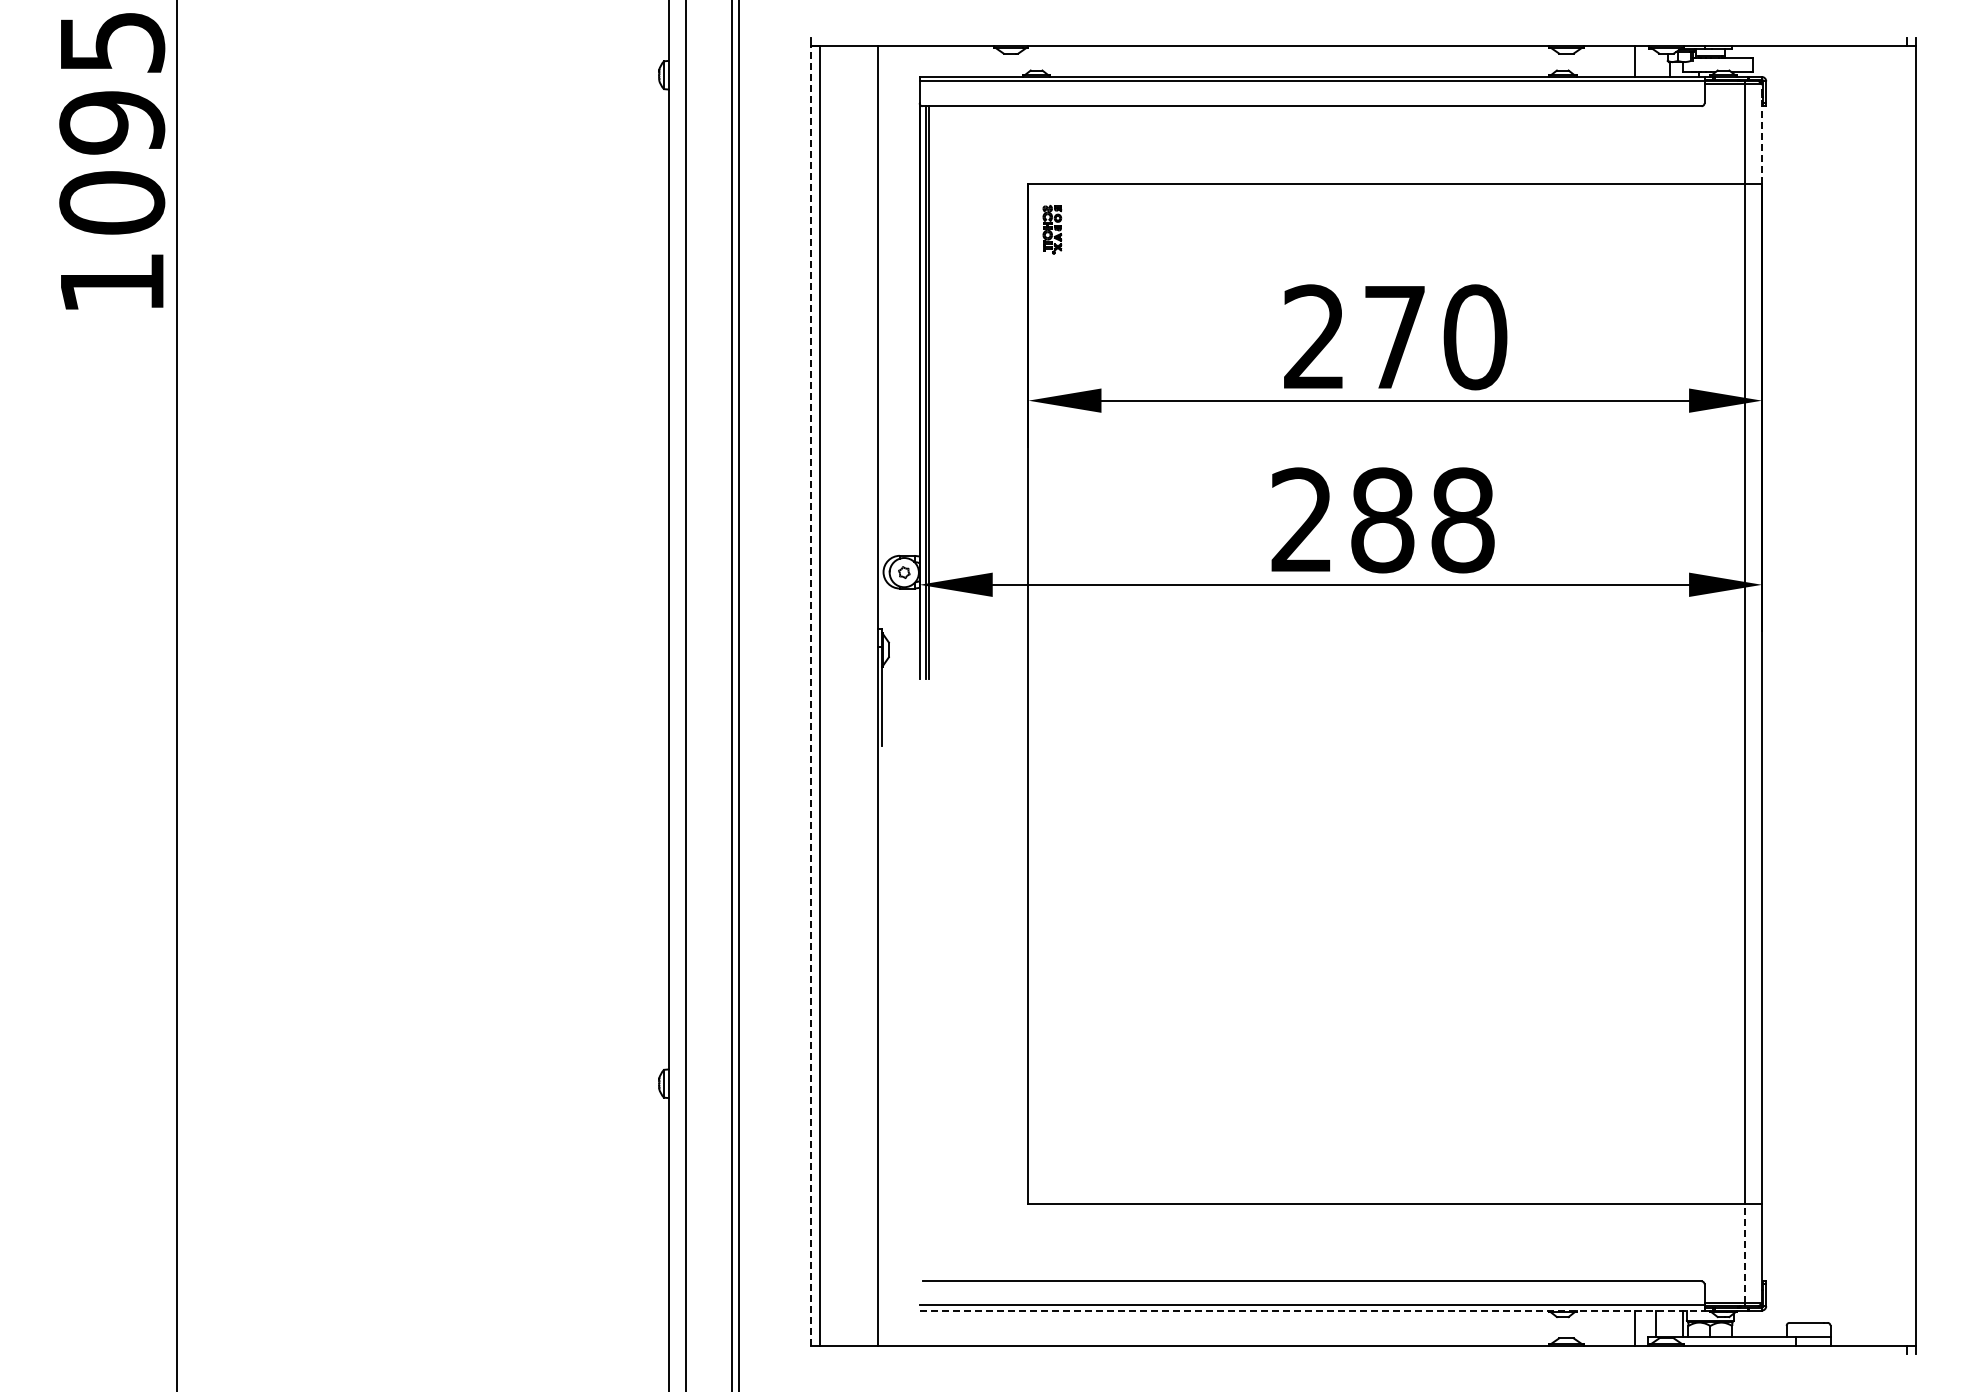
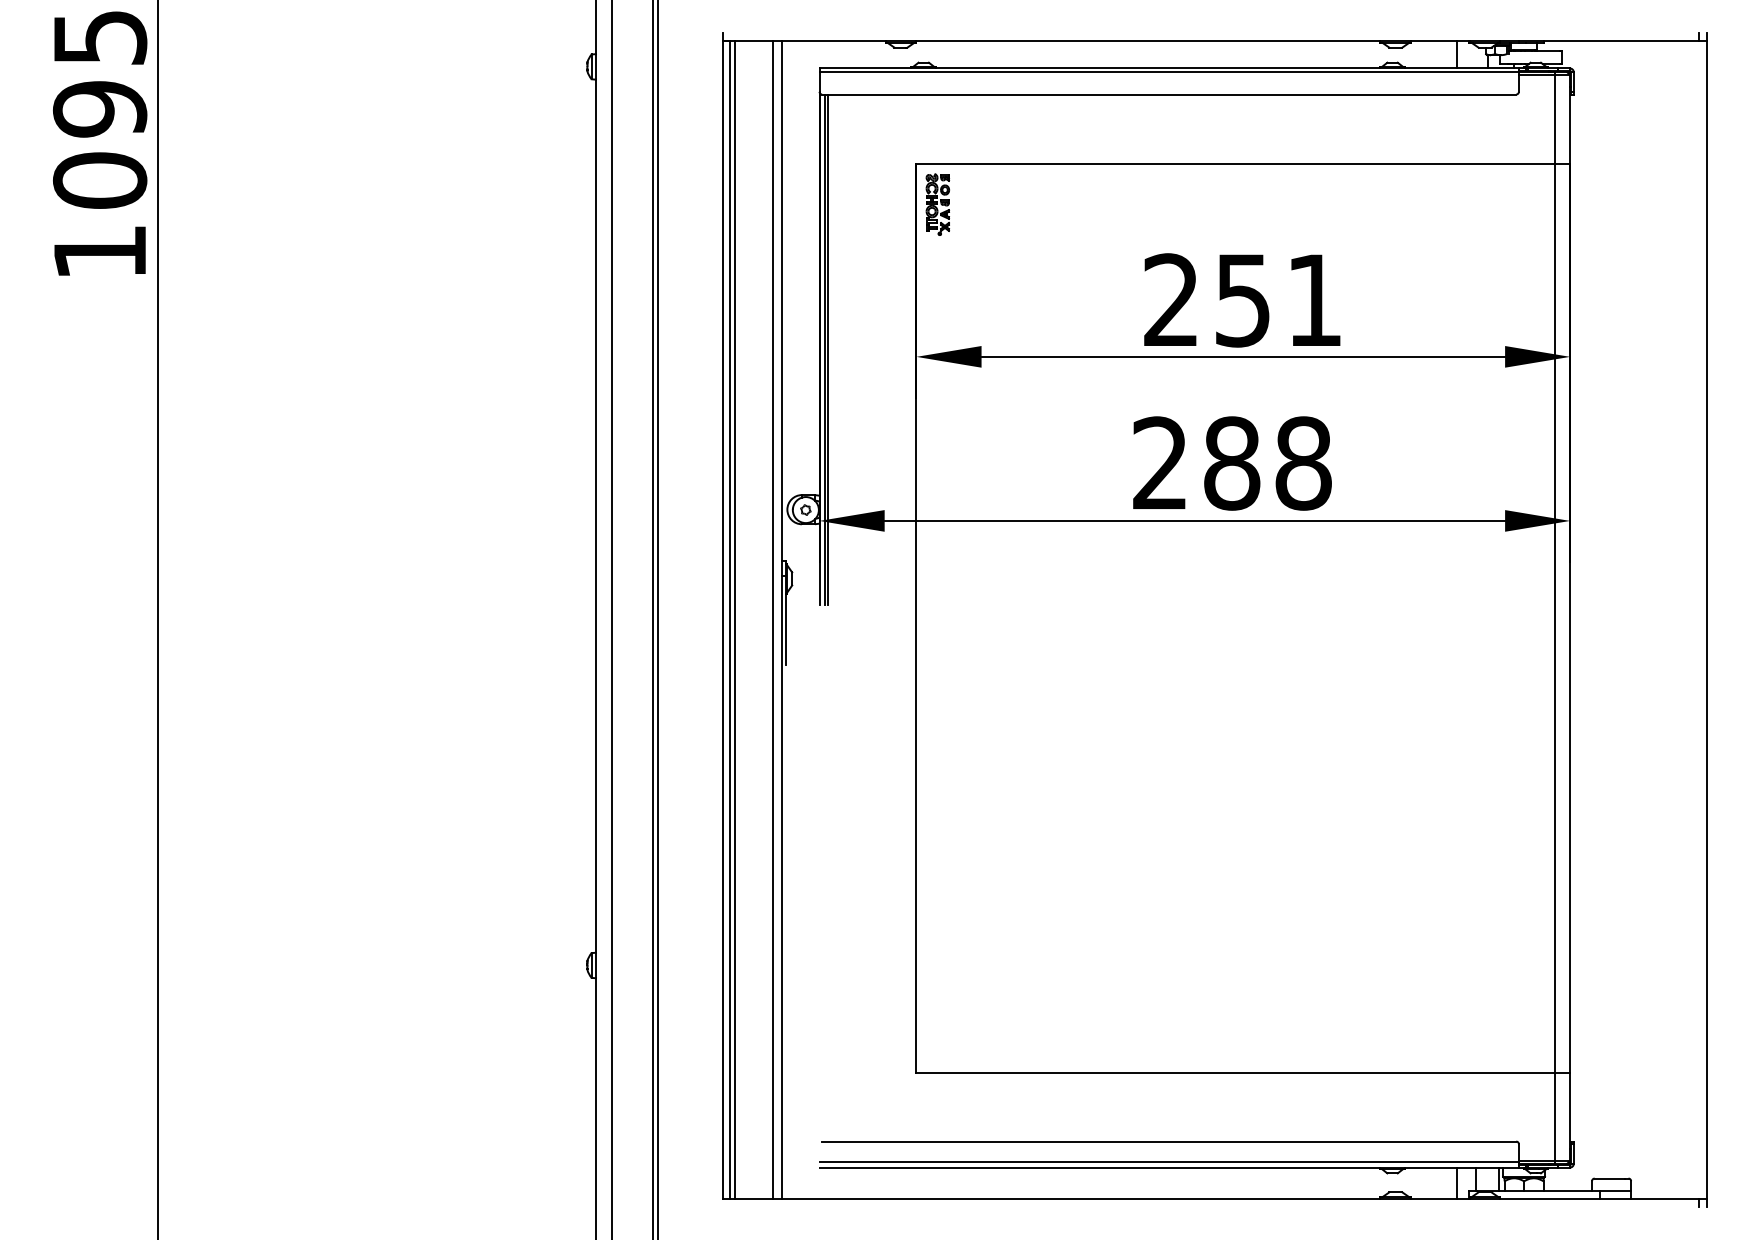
line: (1761, 133) -> (1569, 118), dashed -> solid
part: (1051, 229) -> (937, 204), size x1.43
text: (1435, 337) -> (1279, 300), 270 -> 251
line: (810, 695) -> (722, 619), dashed -> solid
line: (824, 695) -> (734, 619), added
line: (867, 695) -> (773, 619), added
line: (1744, 1253) -> (1554, 1116), dashed -> solid
line: (1312, 1310) -> (1169, 1167), dashed -> solid

